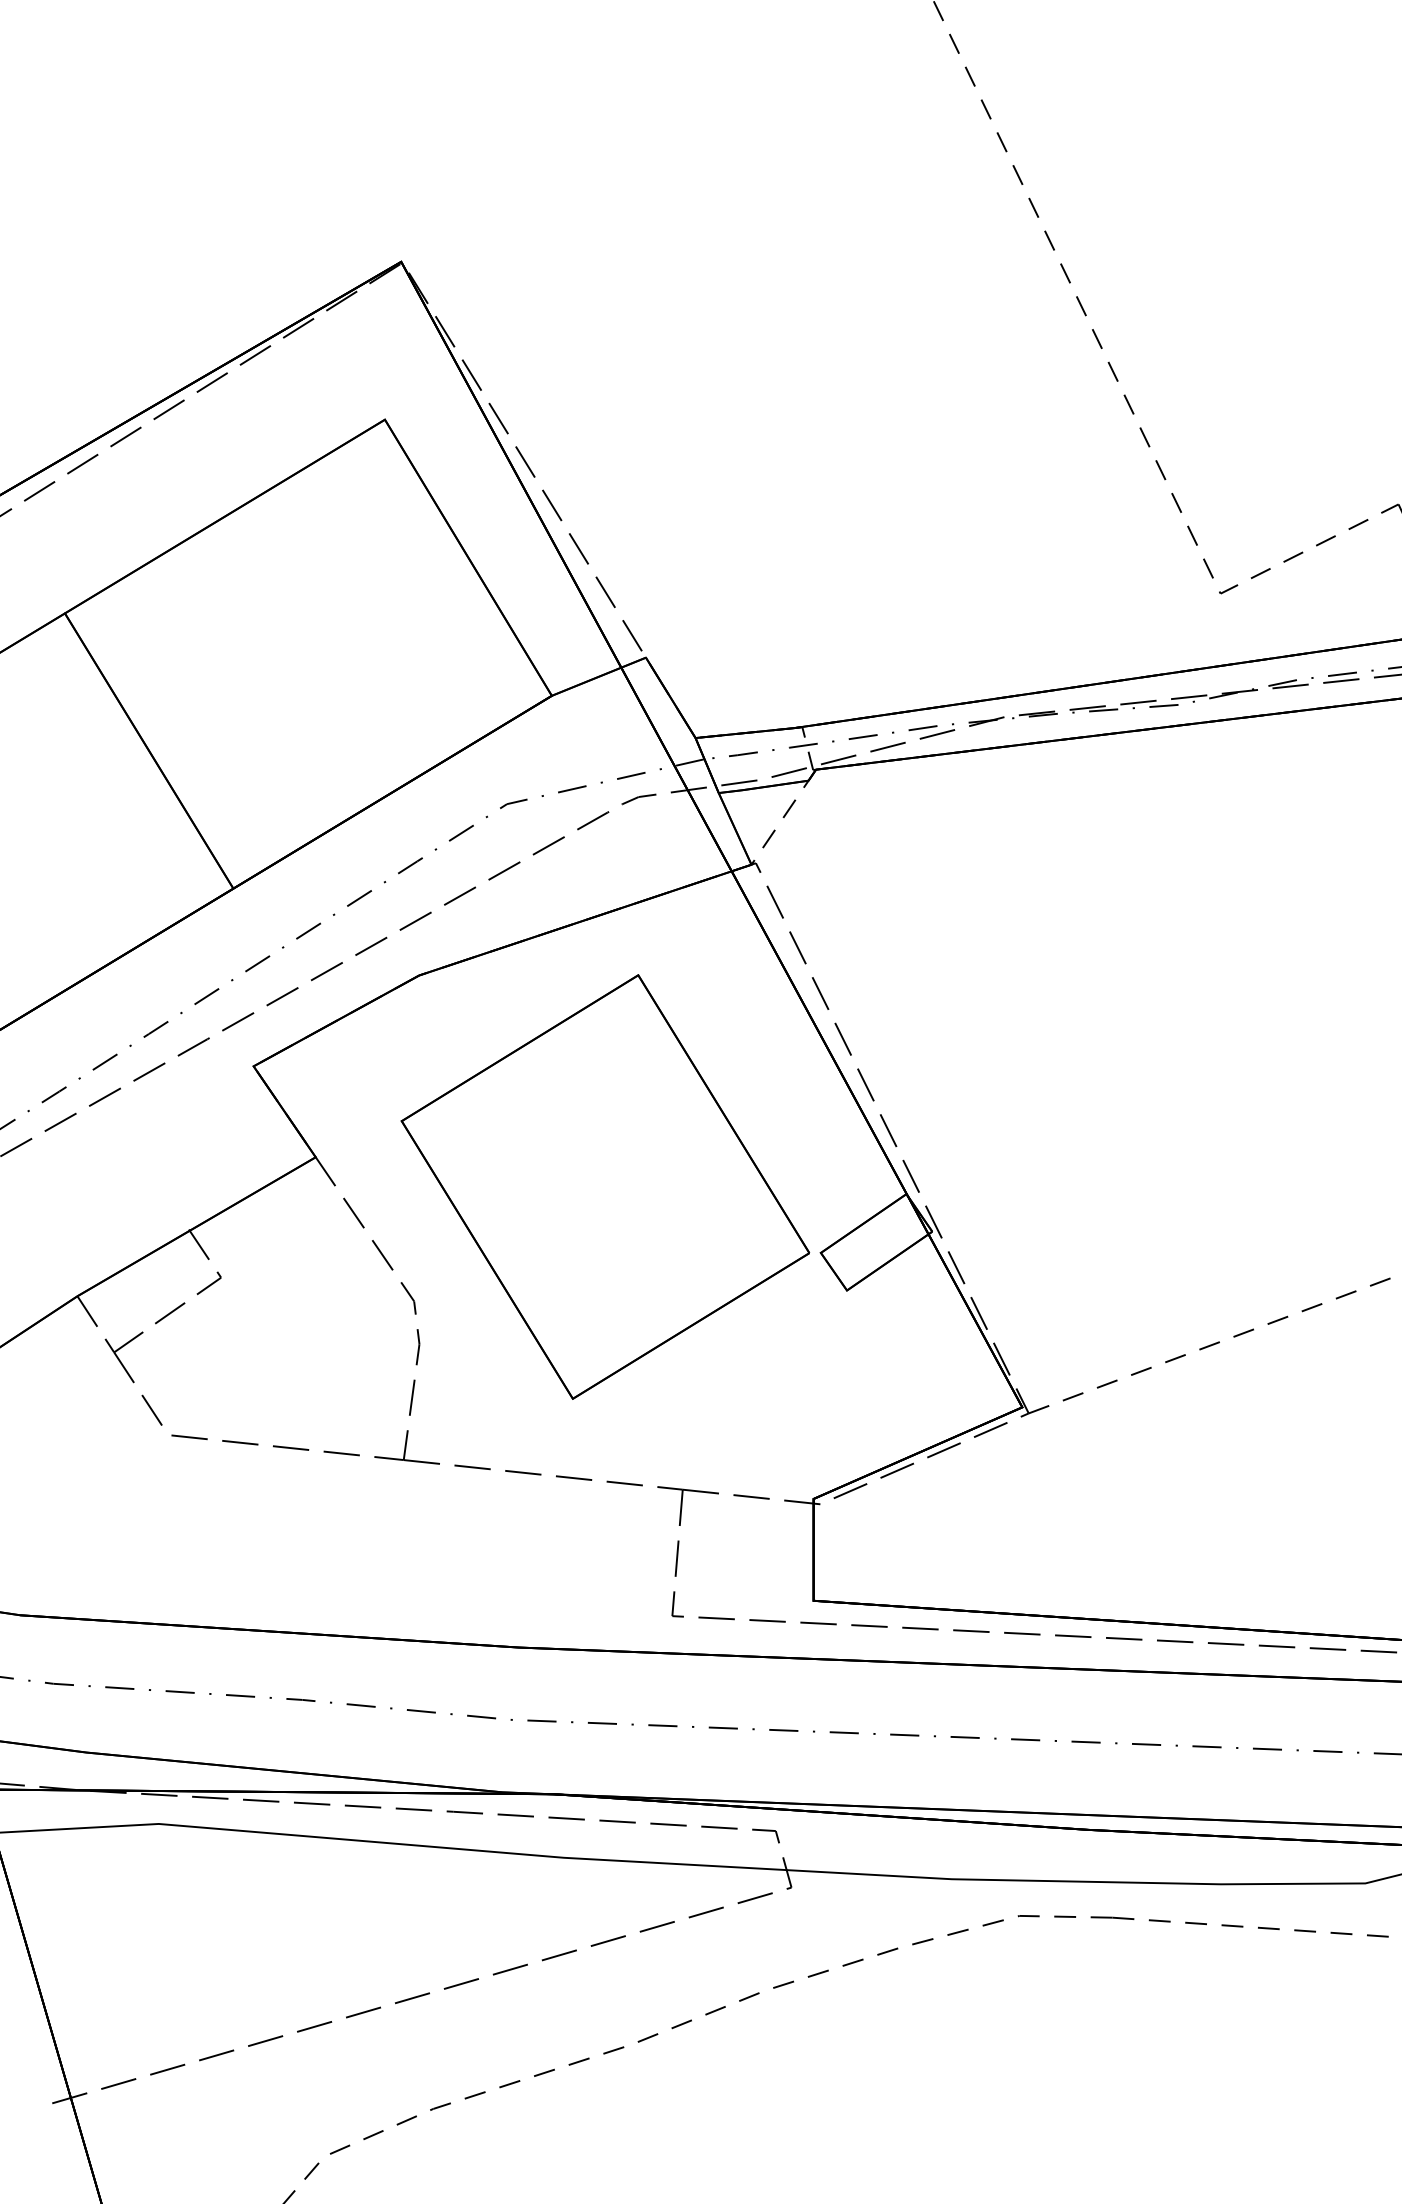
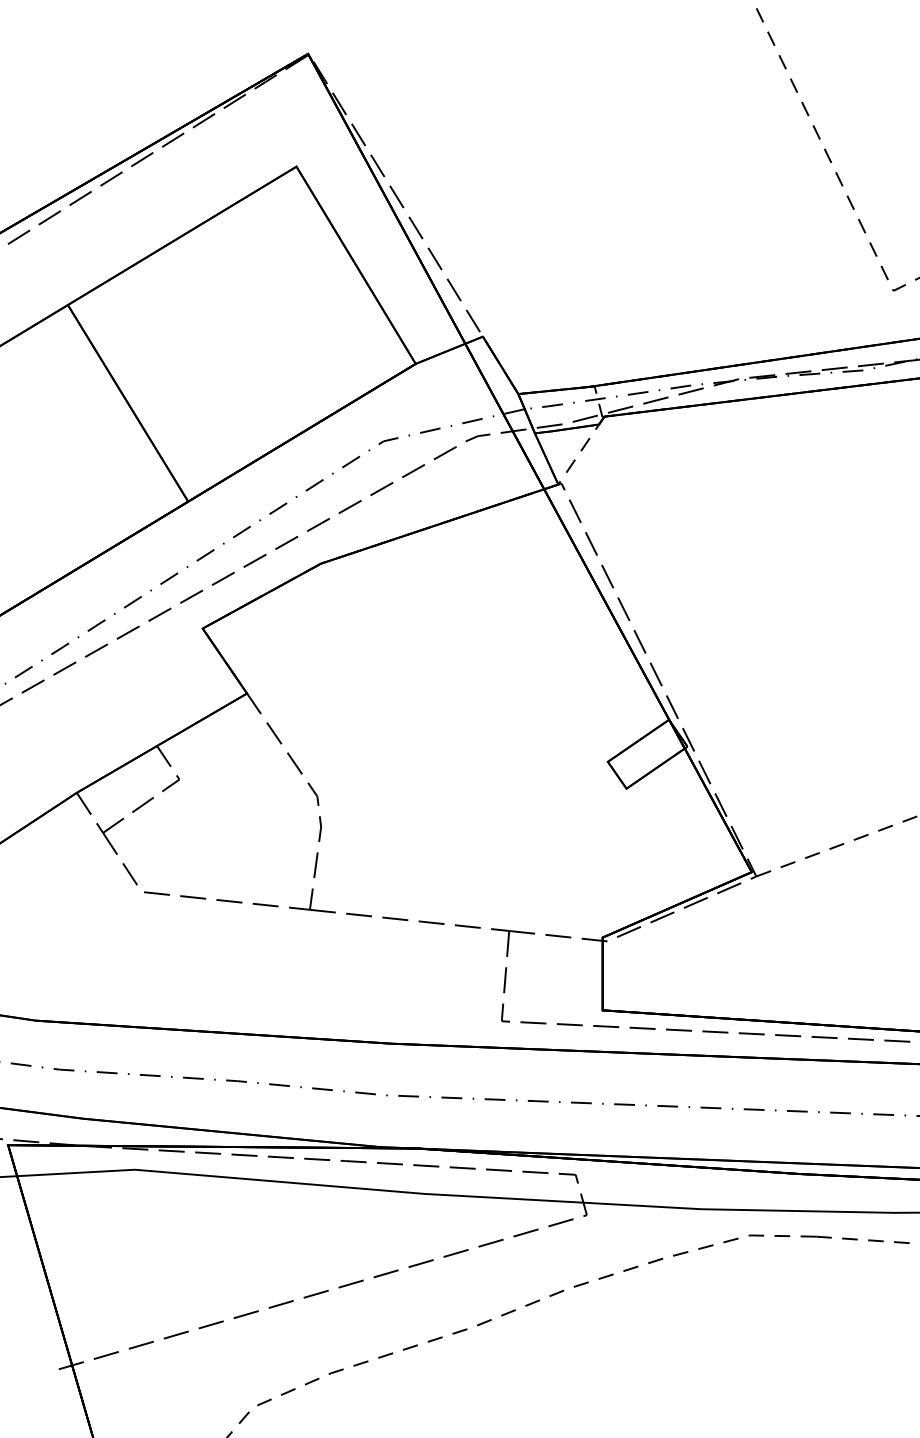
part: (605, 1186) -> (454, 714), removed

